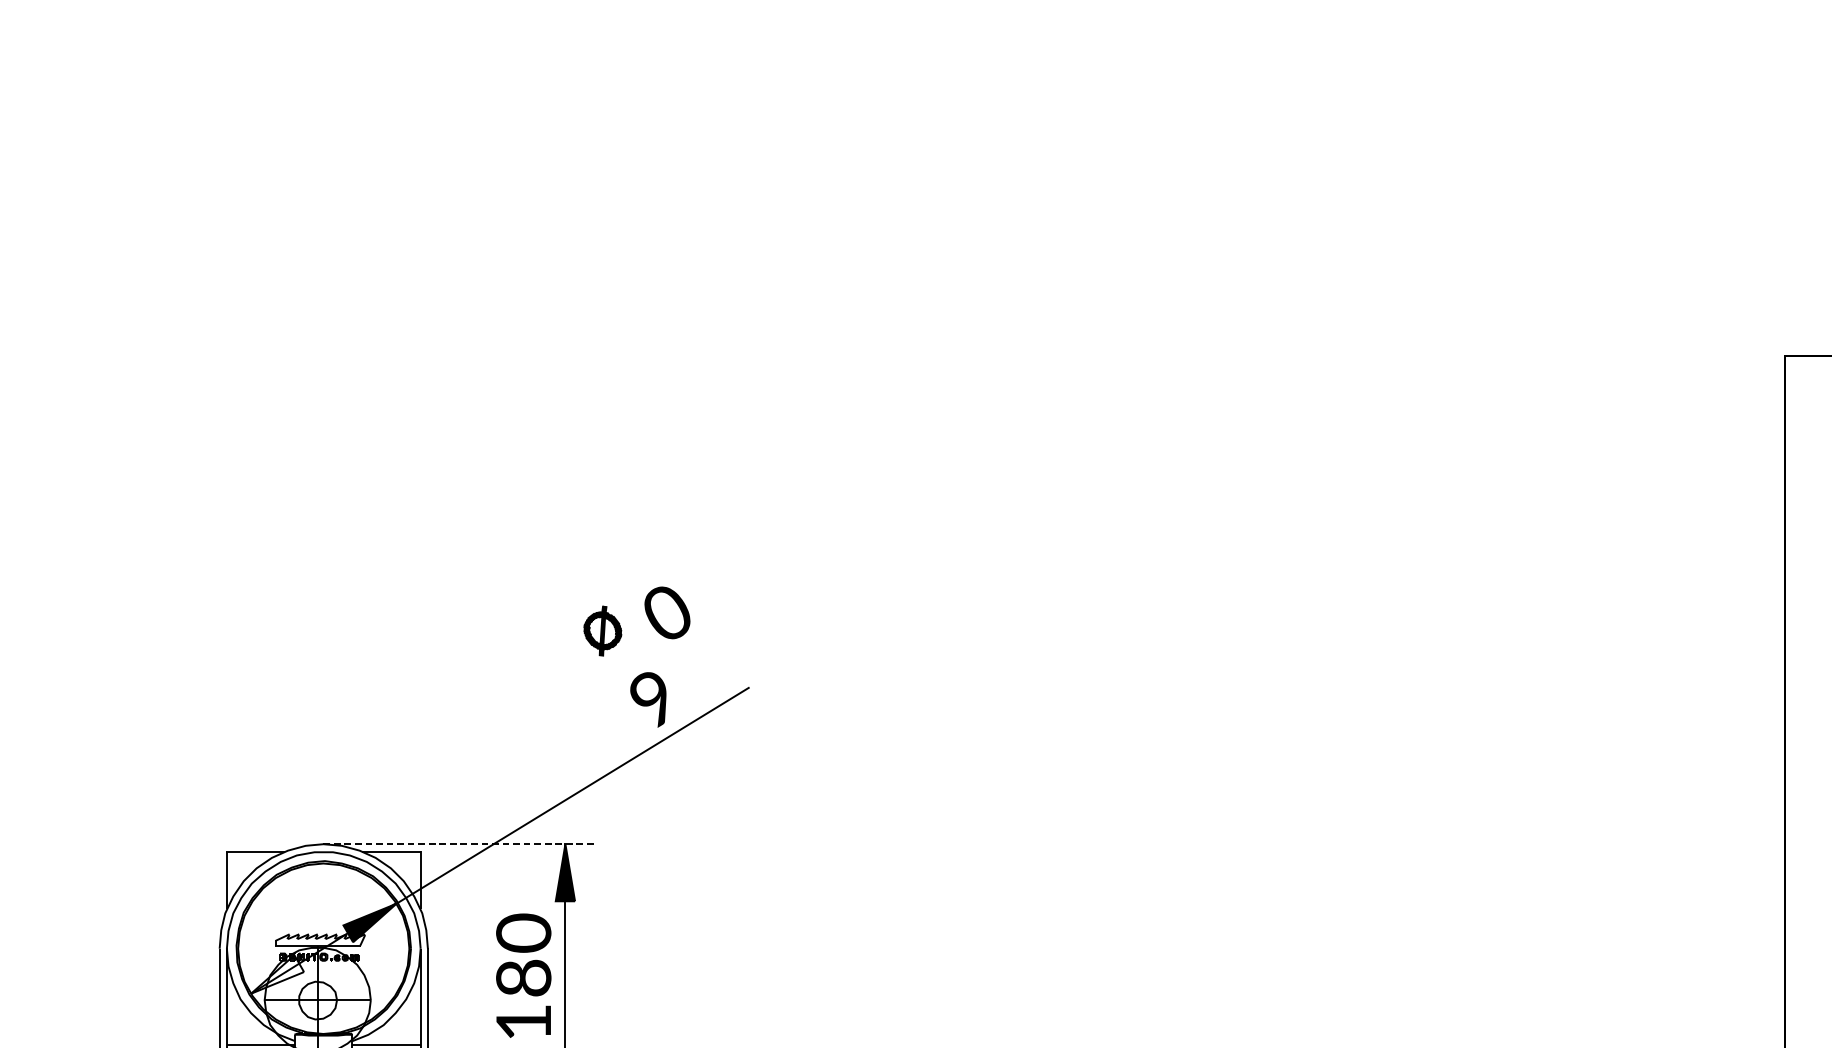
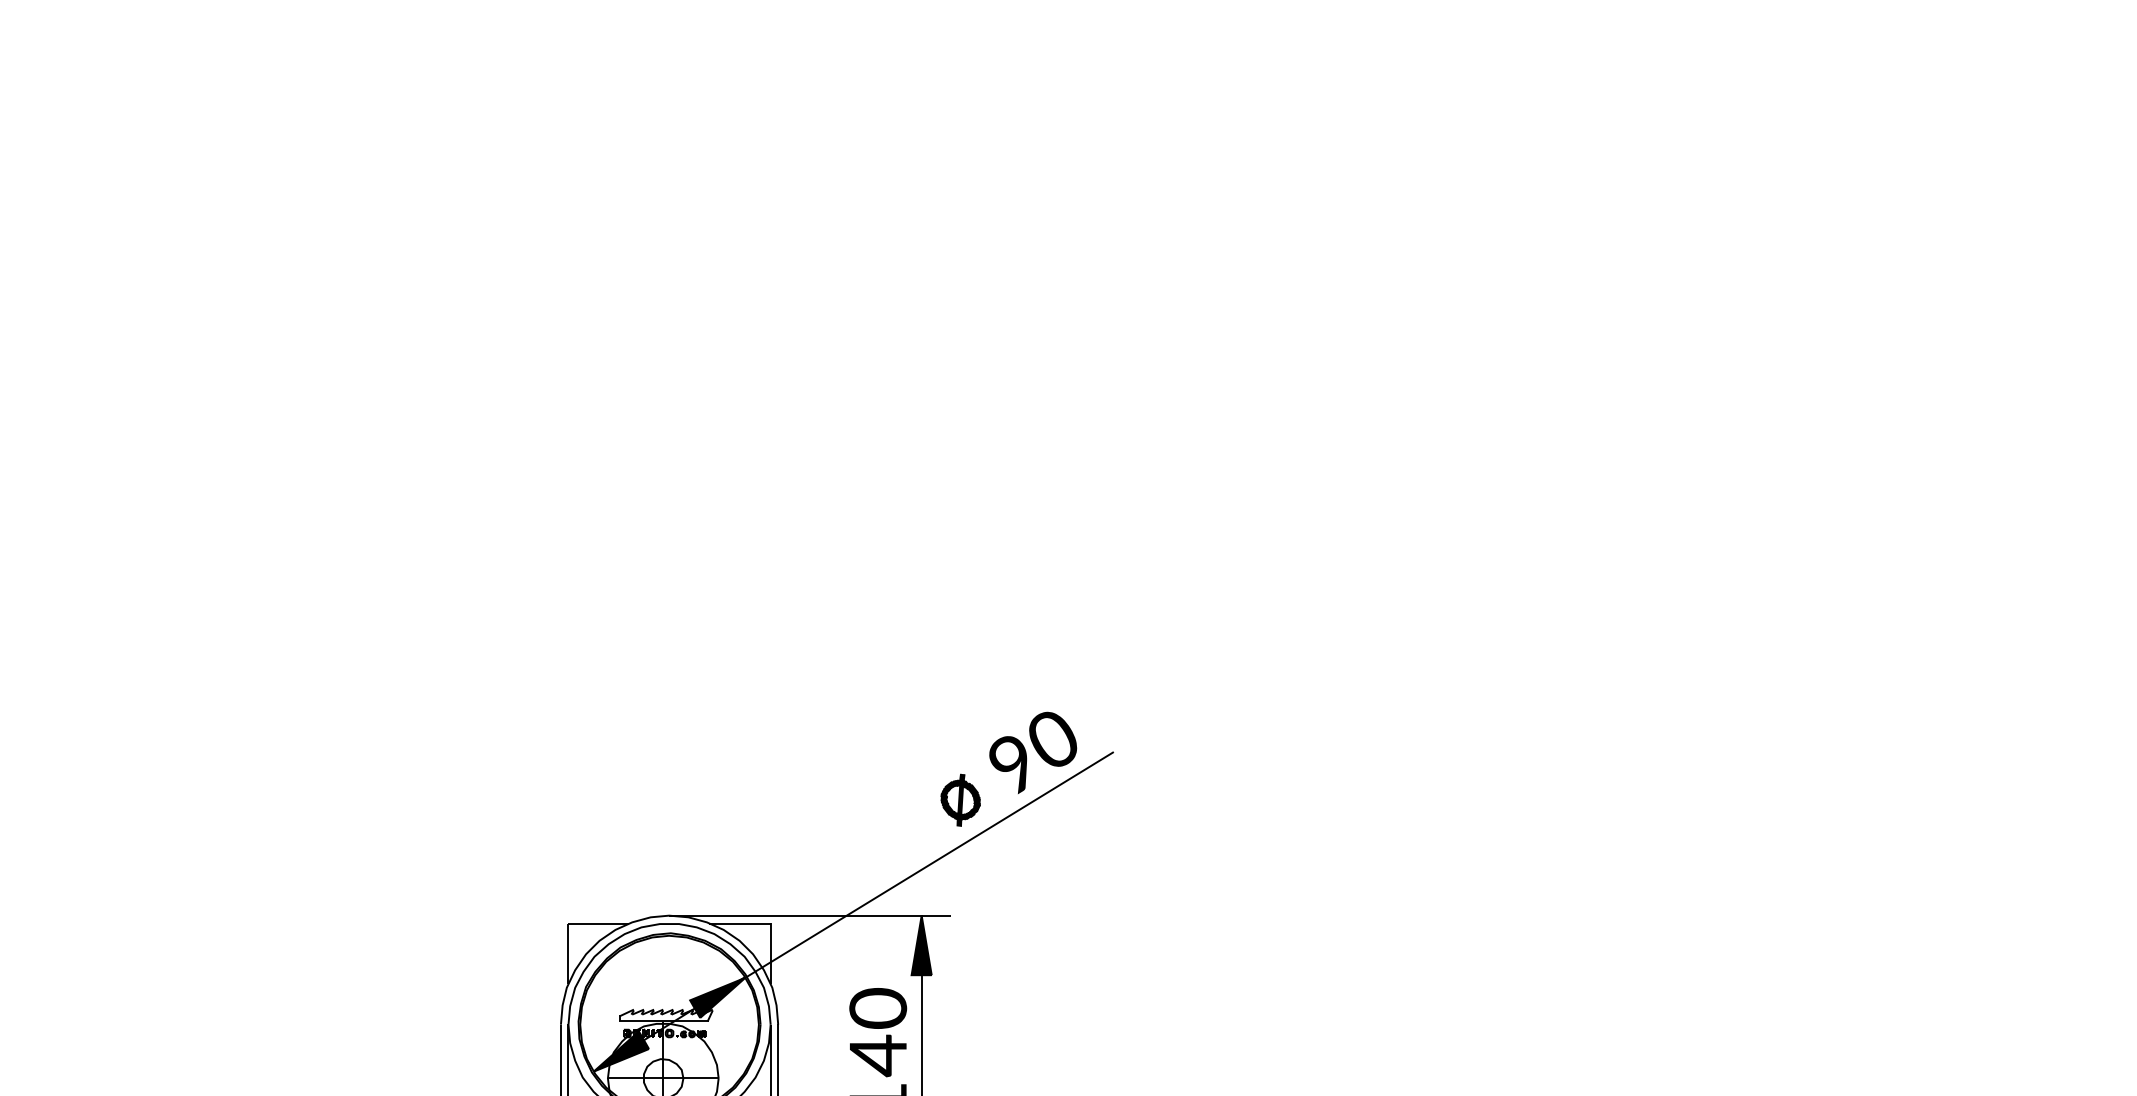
text: (667, 612) -> (1053, 738), moved
part: (602, 630) -> (960, 799), moved
line: (458, 844) -> (810, 915), dashed -> solid
fill: (277, 974) -> (621, 1051), added
text: (524, 978) -> (878, 1055), 8 -> 4

